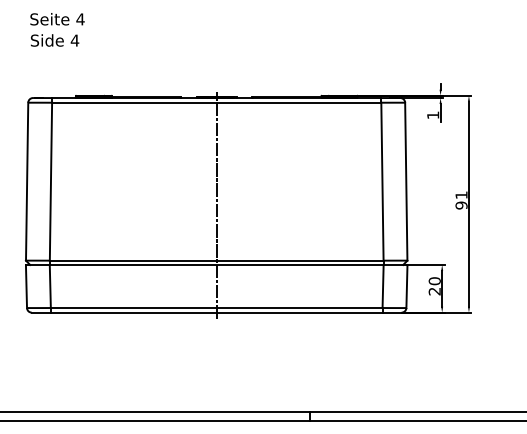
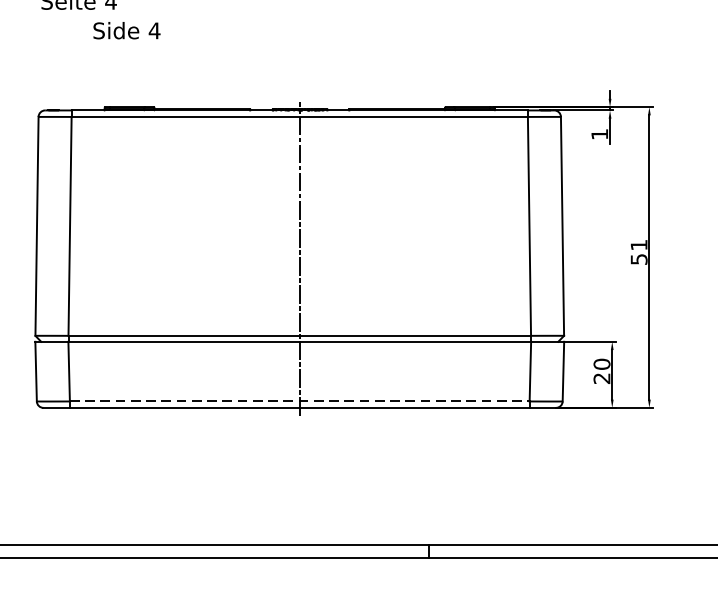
text: (55, 40) -> (127, 30), moved
text: (461, 205) -> (639, 259), 91 -> 51
line: (216, 308) -> (299, 402), solid -> dashed

